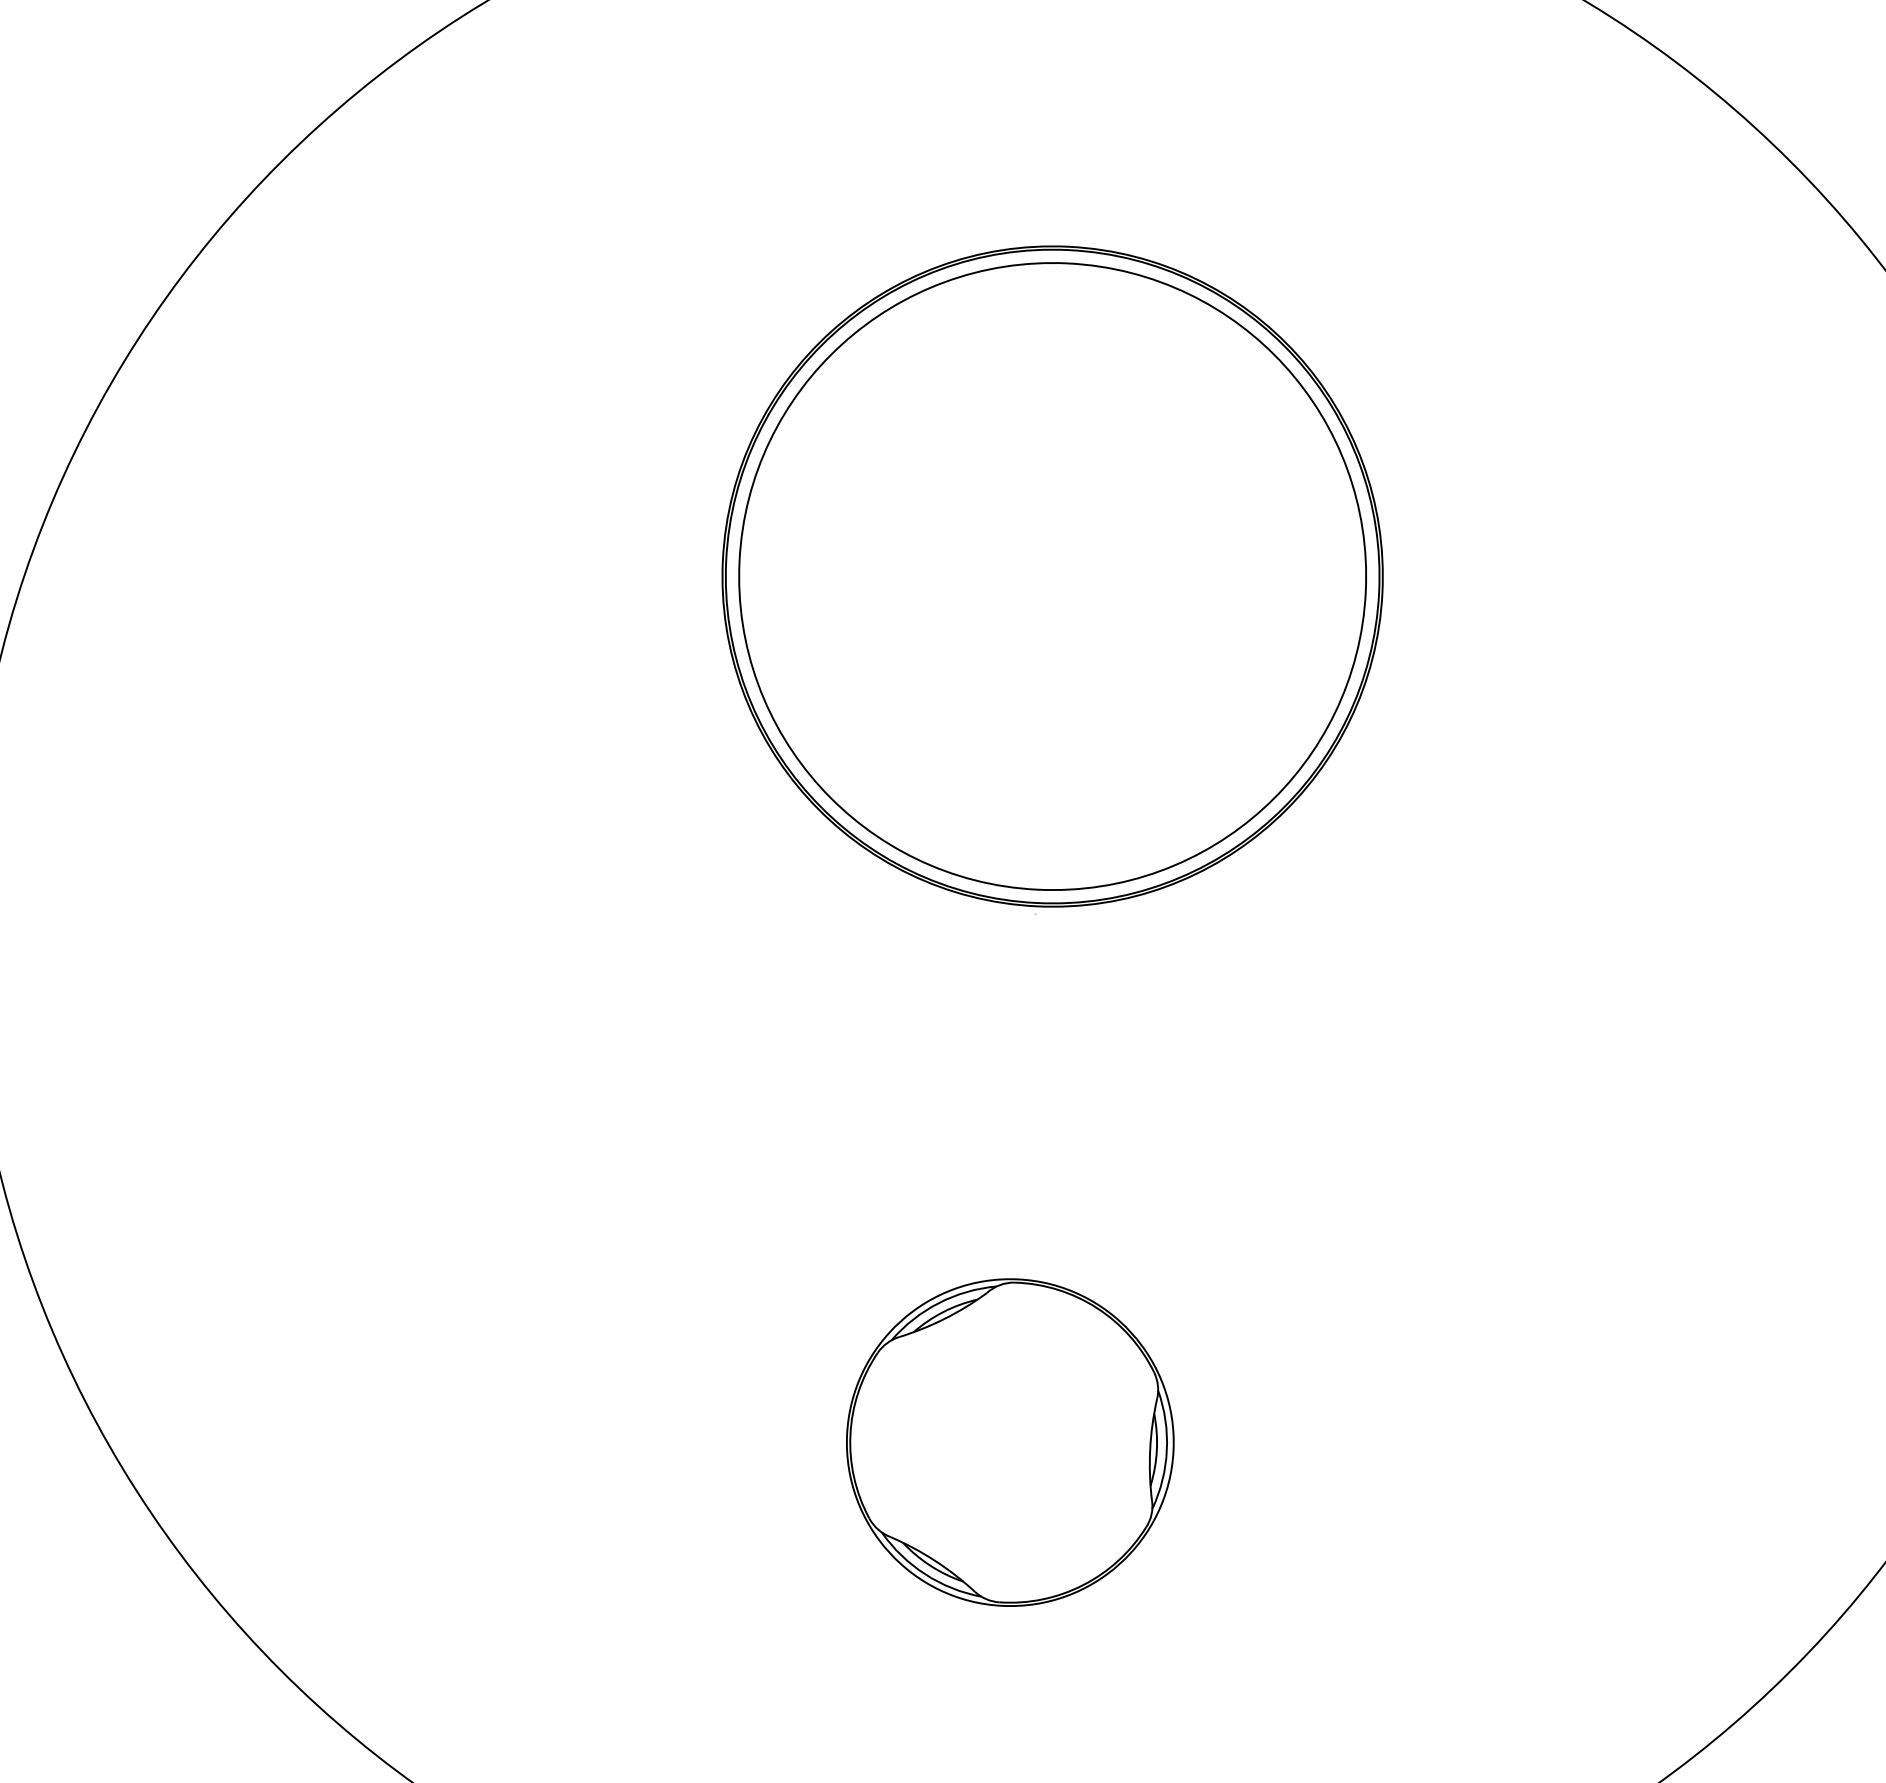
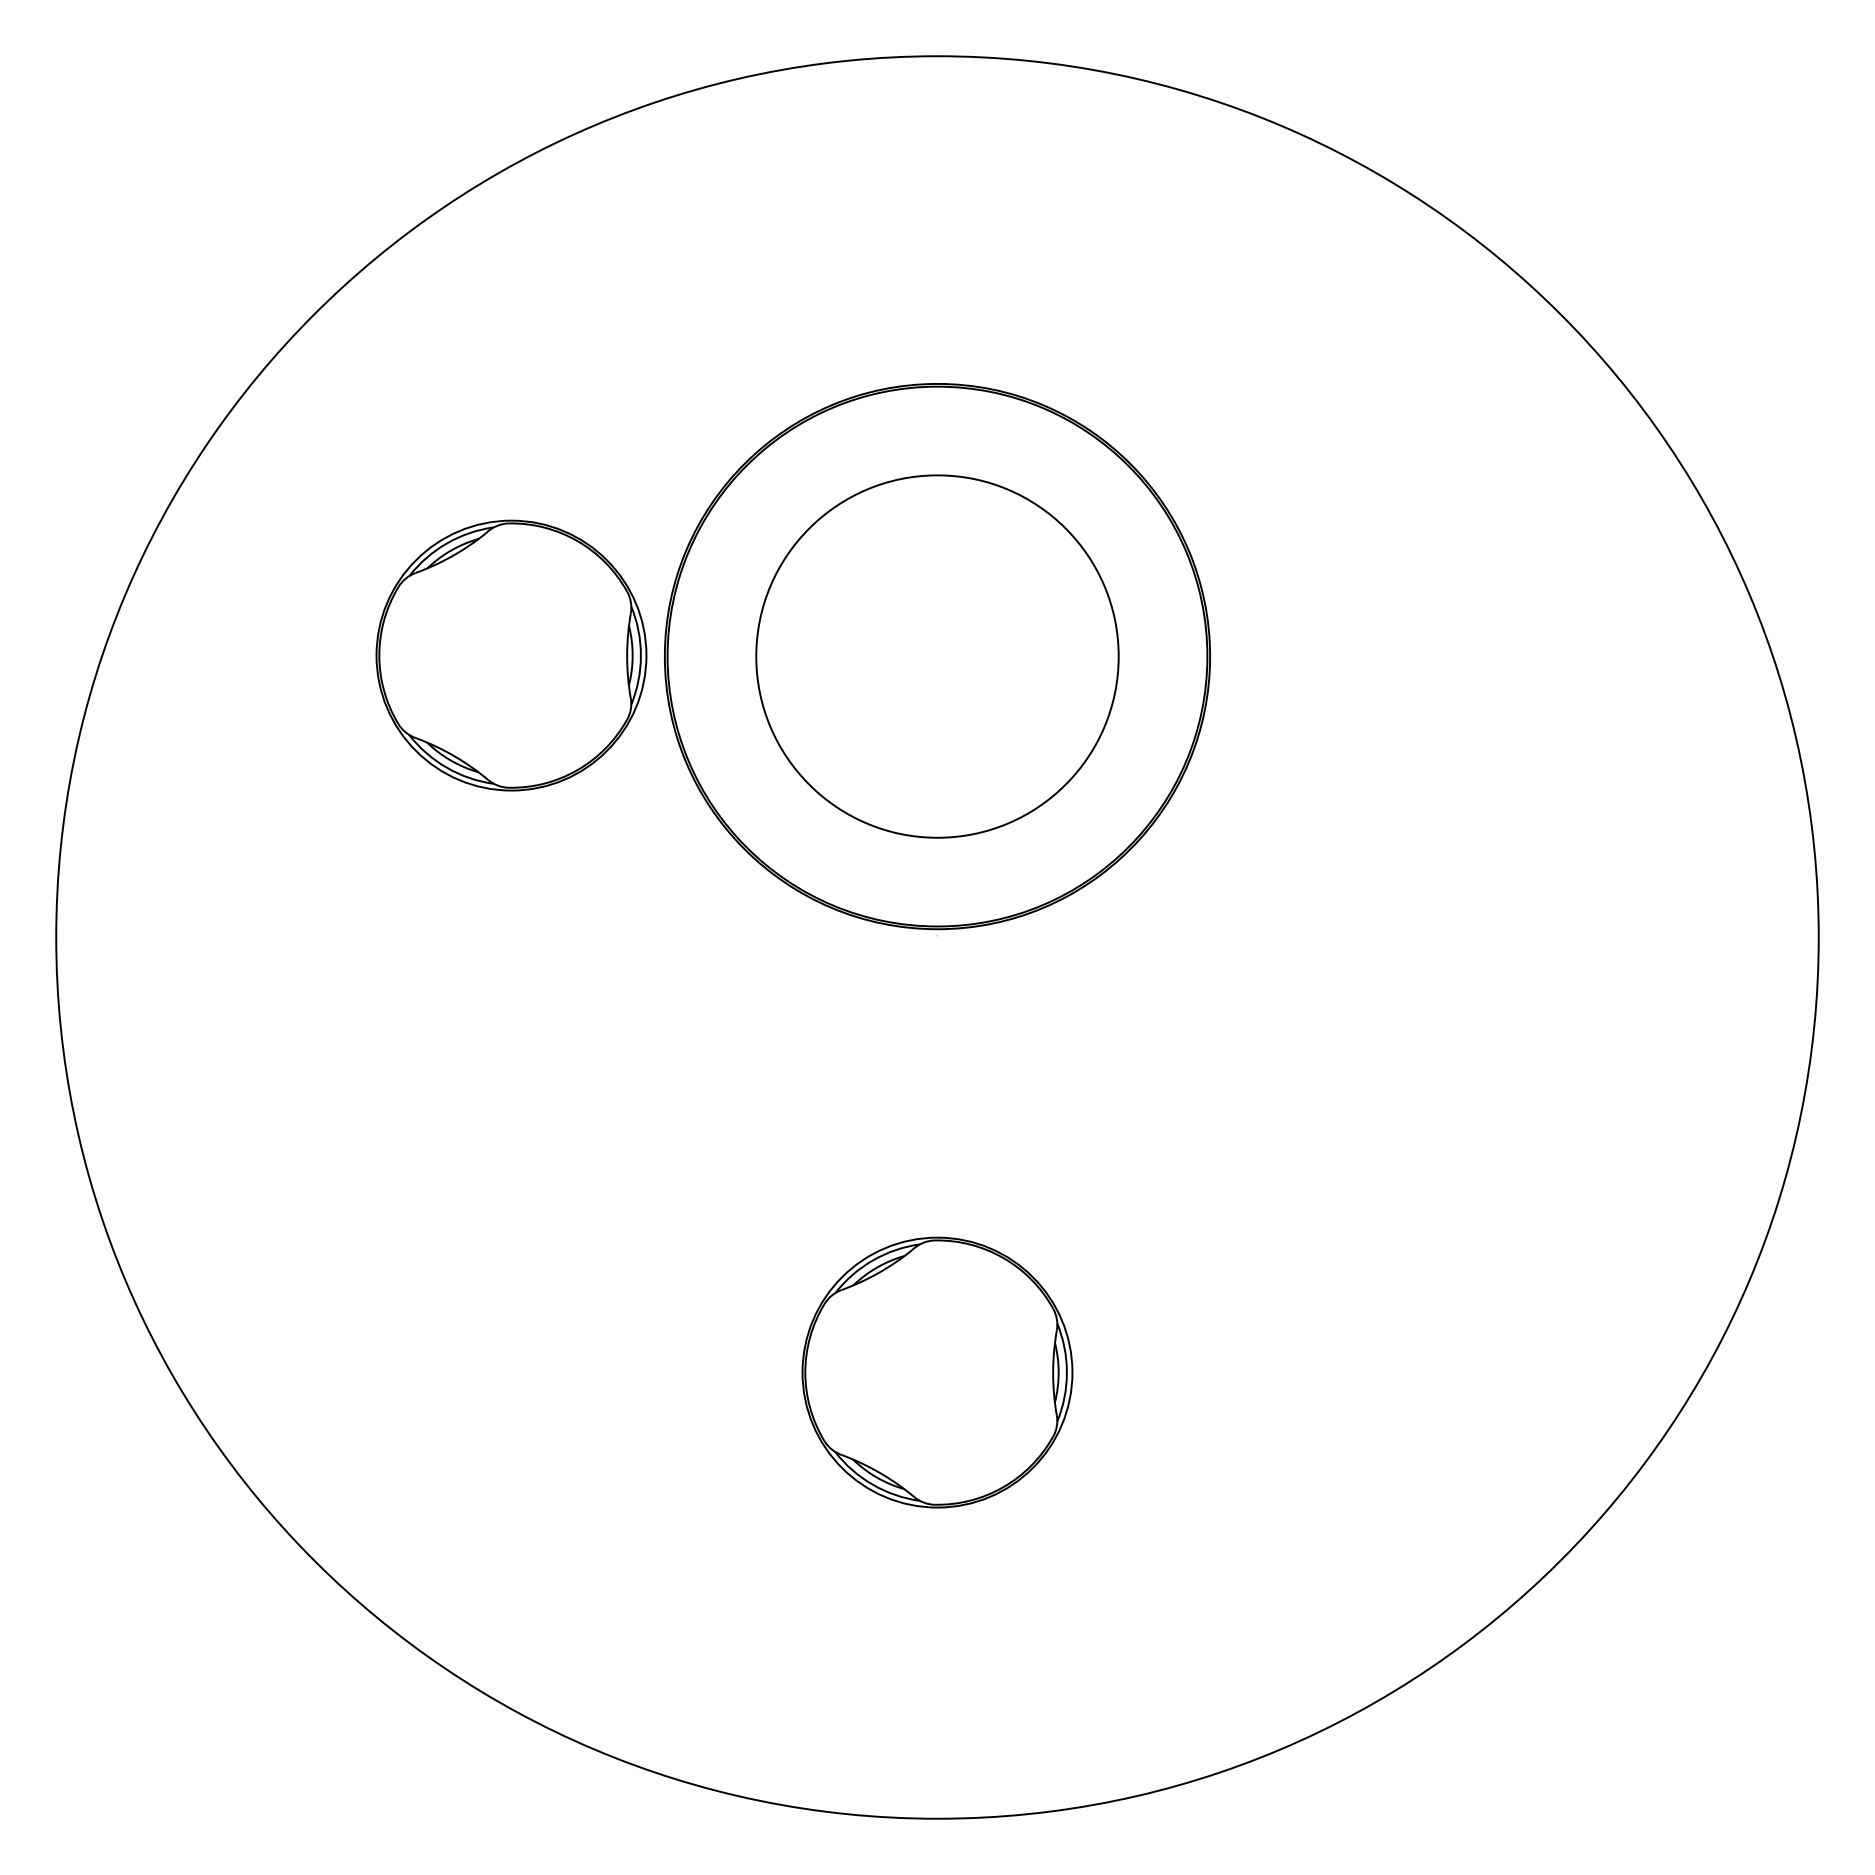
part: (537, 550) -> (511, 655), added
circle: (1052, 576) -> (937, 656), size x0.7

